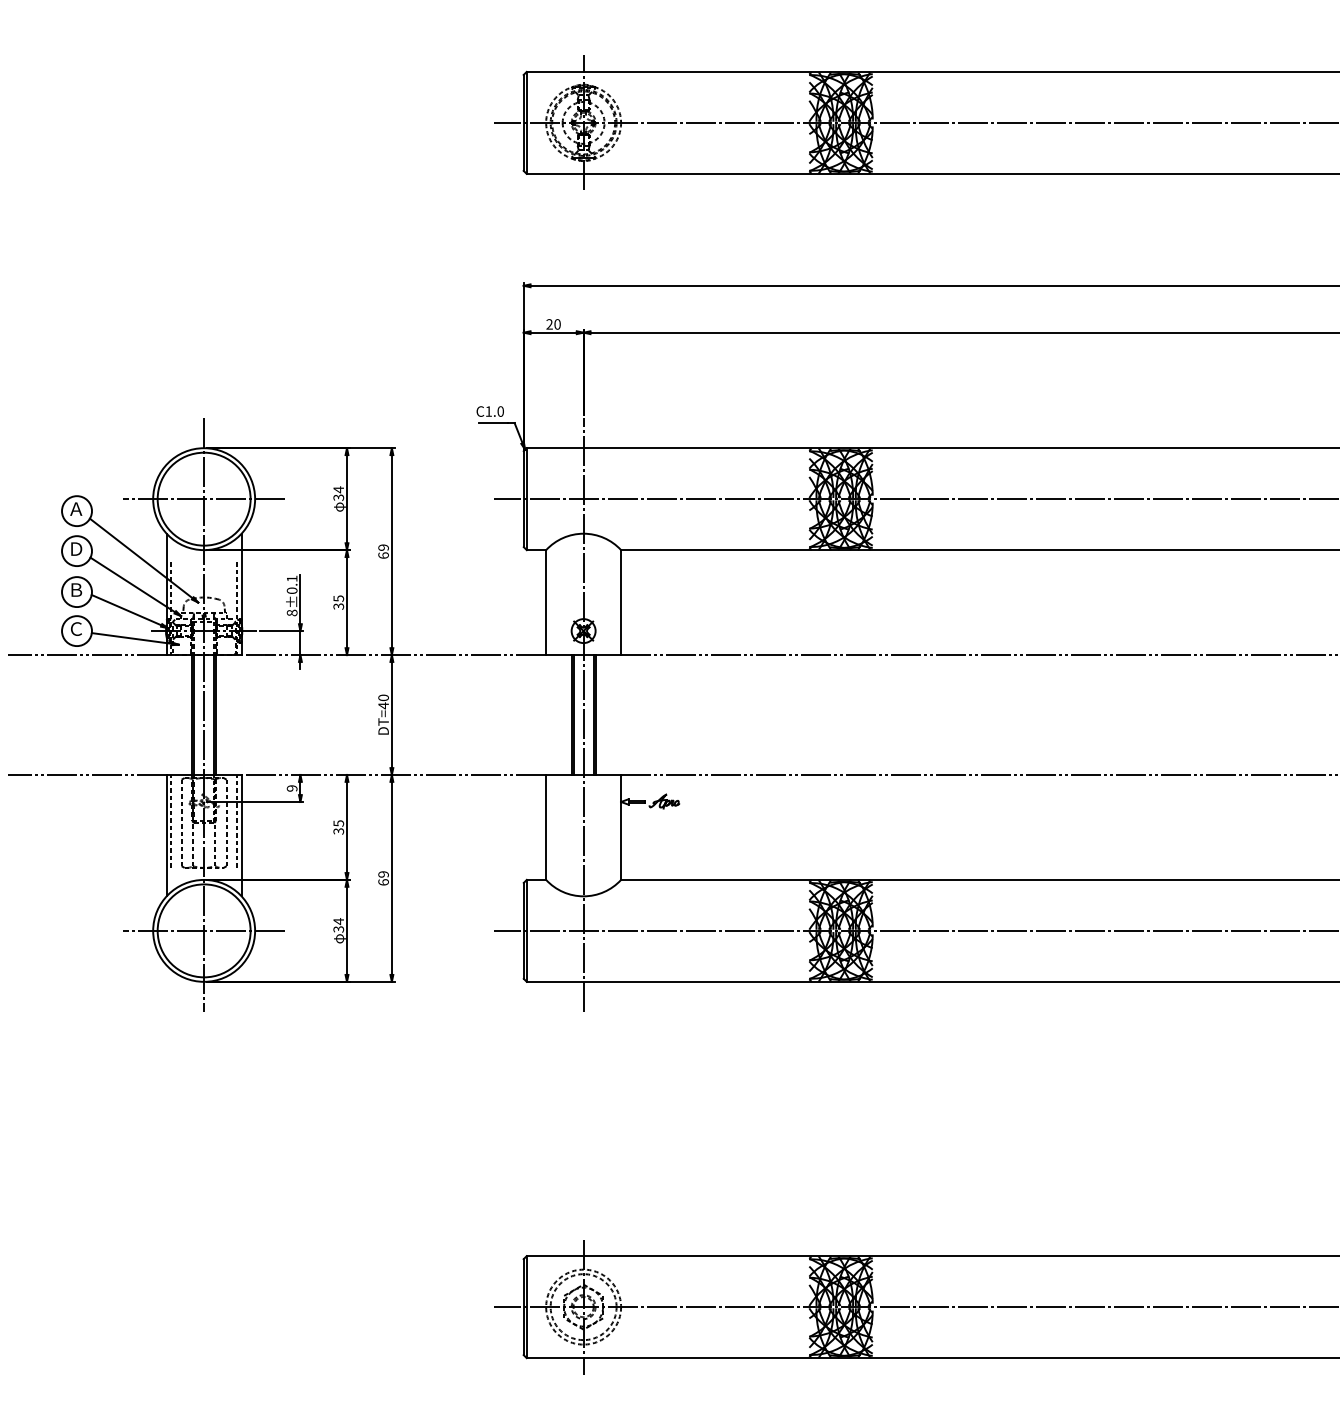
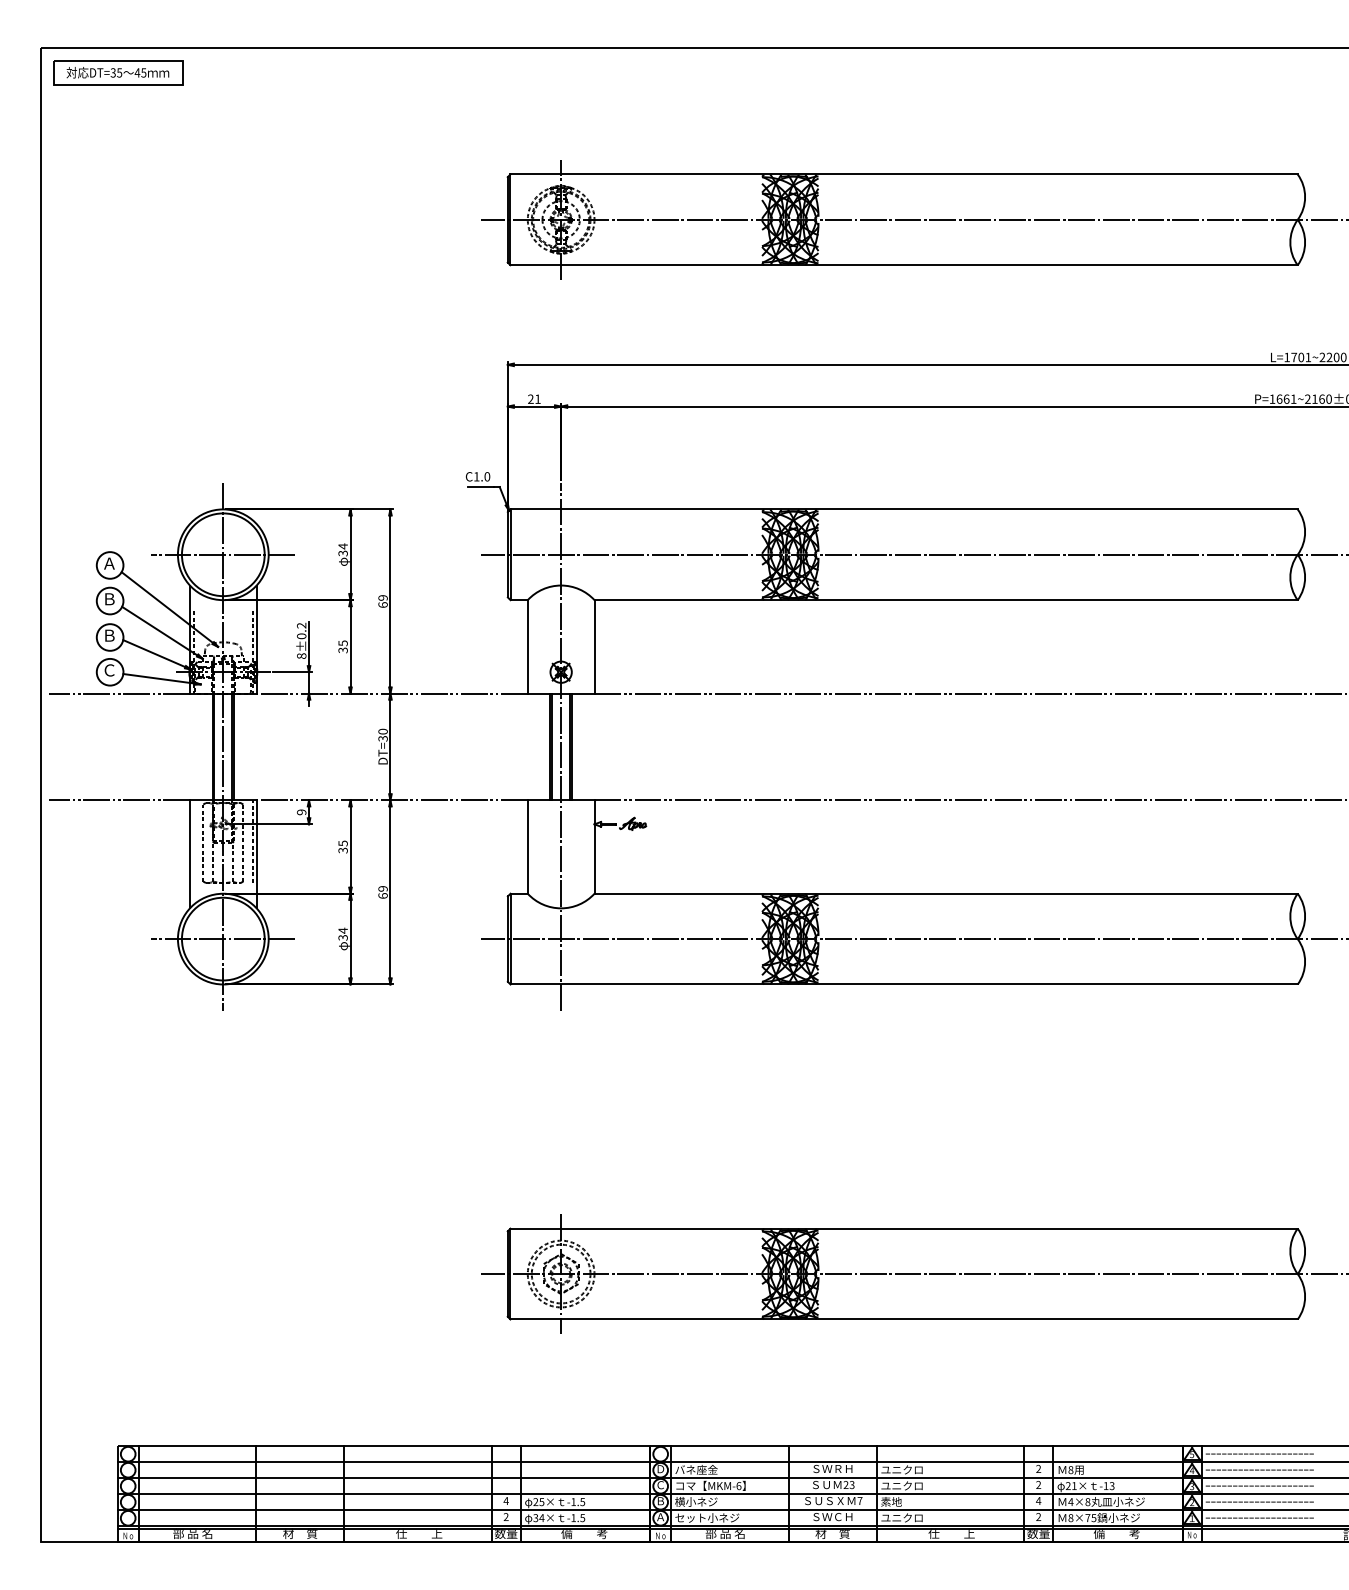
text: (557, 323) -> (537, 398), 20 -> 21
text: (76, 549) -> (109, 599), Ｄ -> Ｂ
text: (291, 578) -> (301, 625), 8±0.1 -> 8±0.2
text: (382, 705) -> (382, 738), DT=40 -> DT=30
line: (170, 821) -> (193, 841), removed

